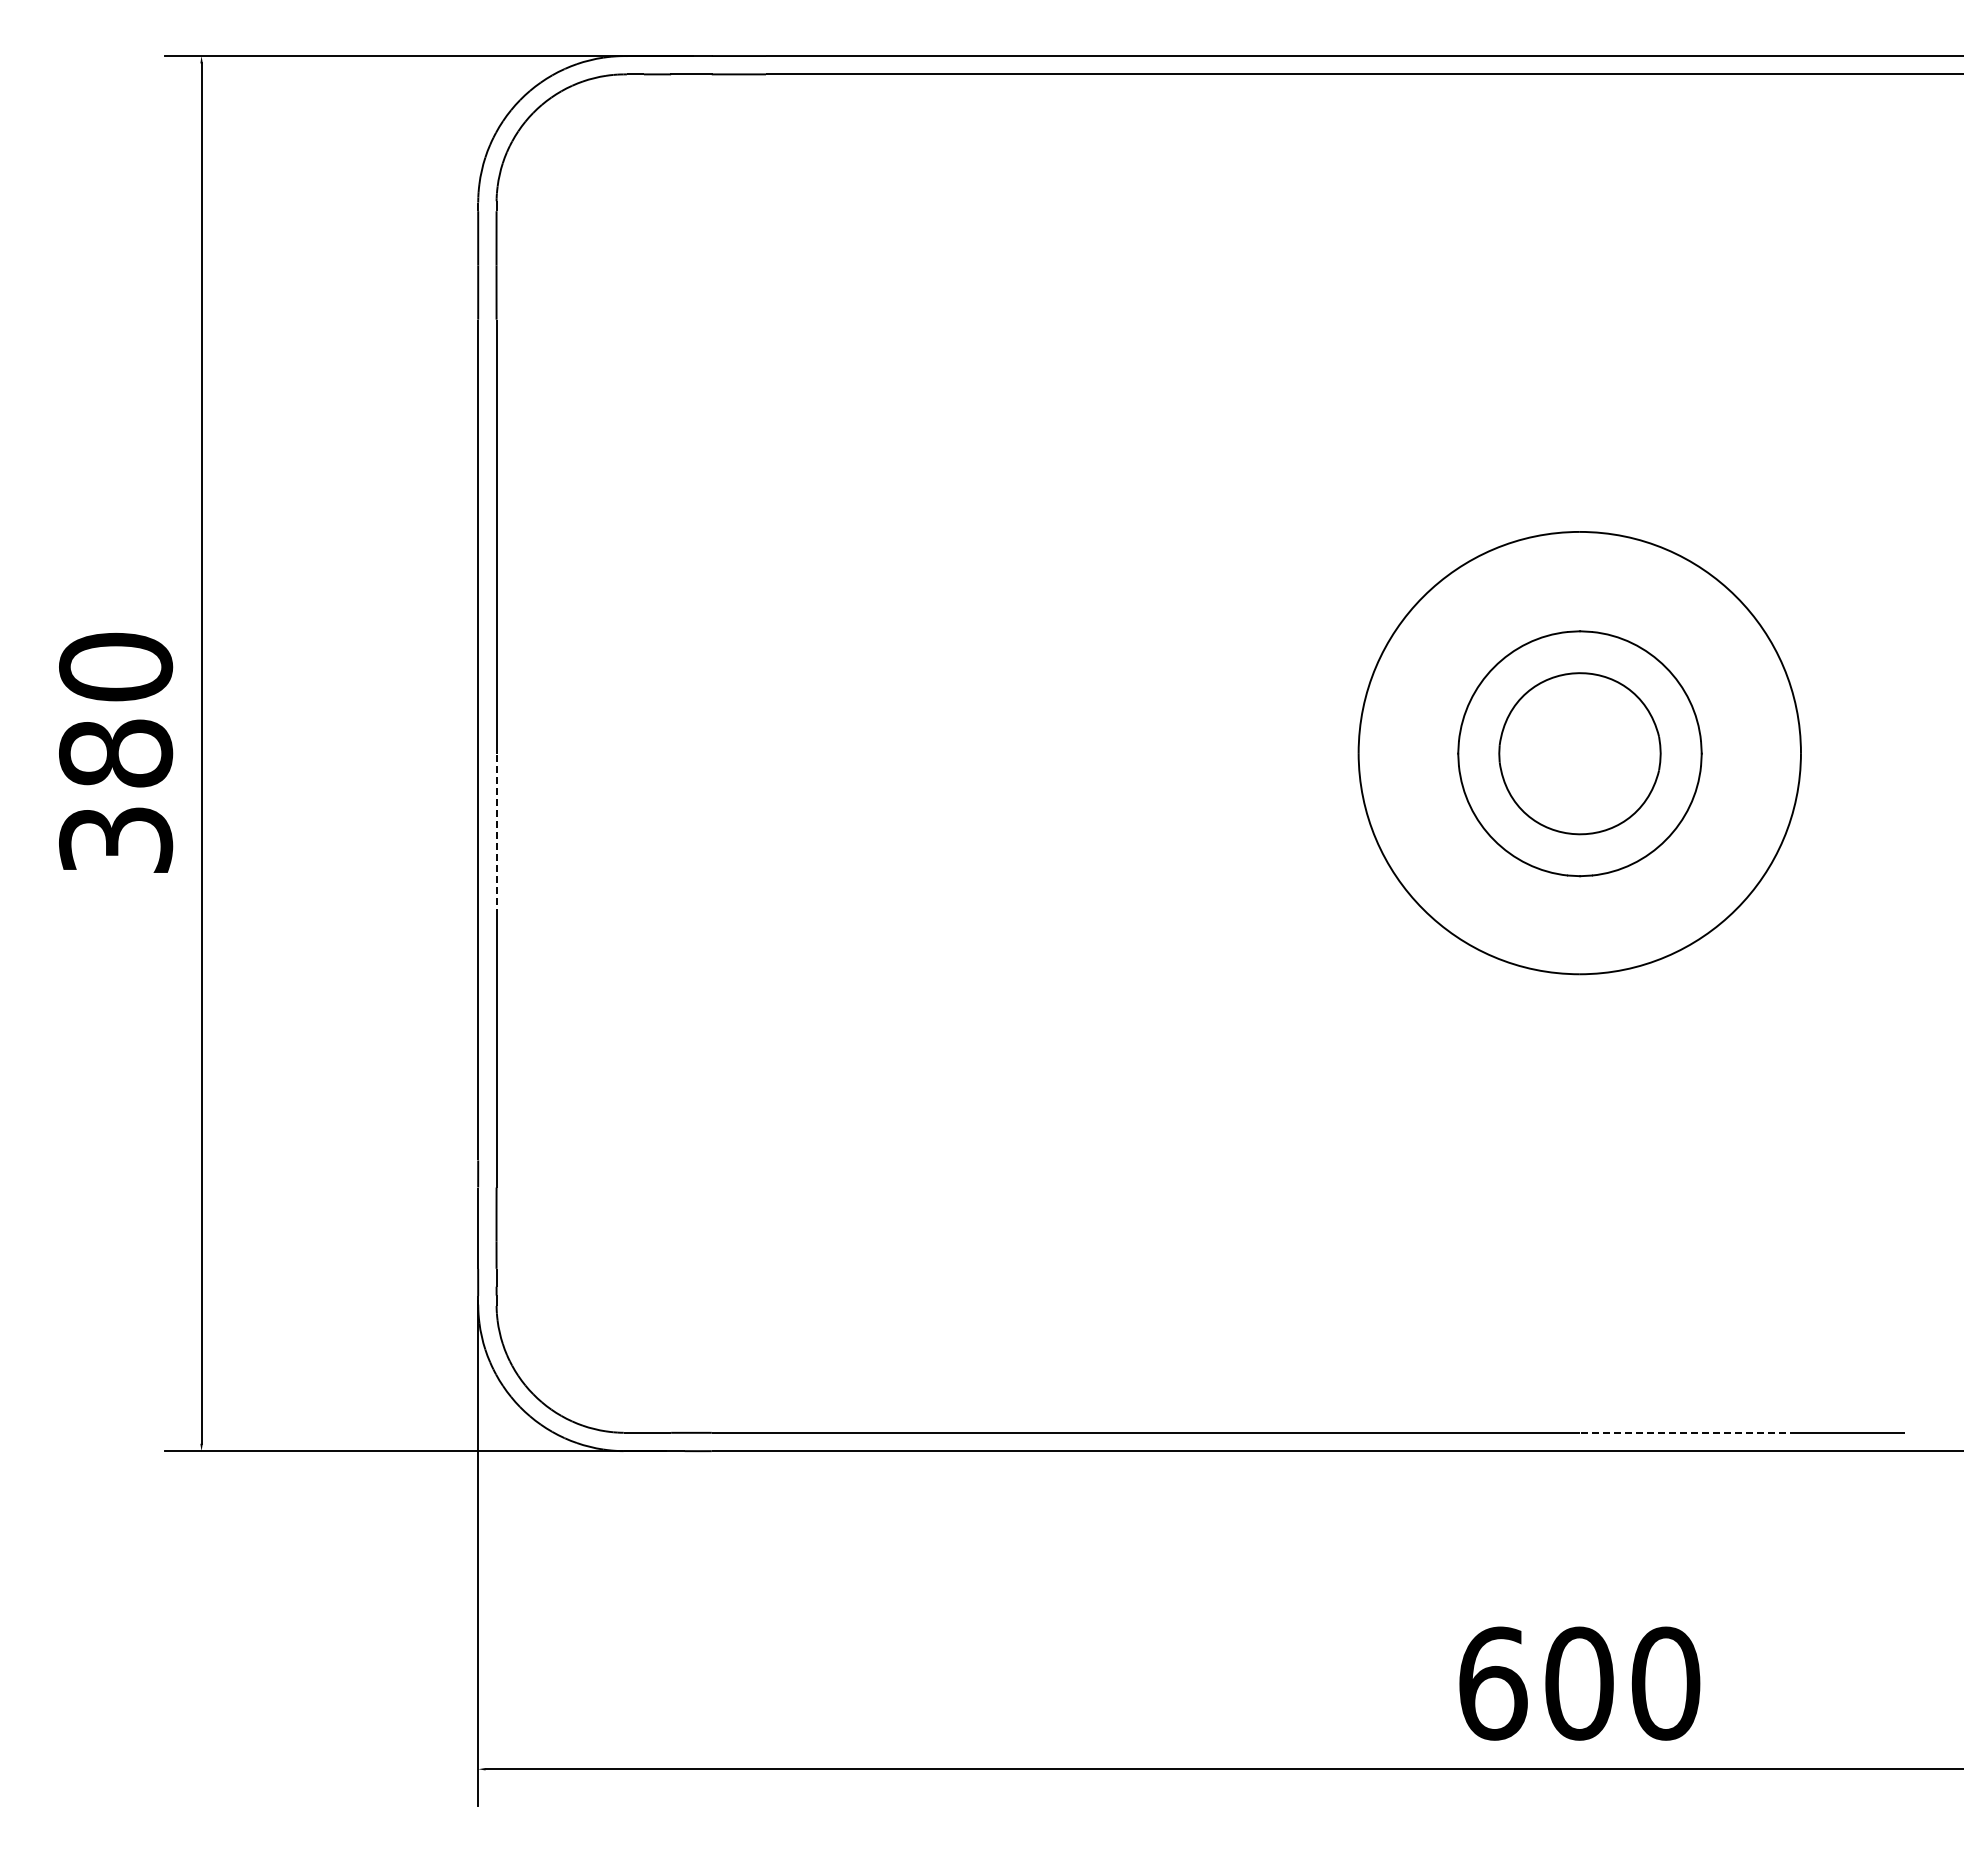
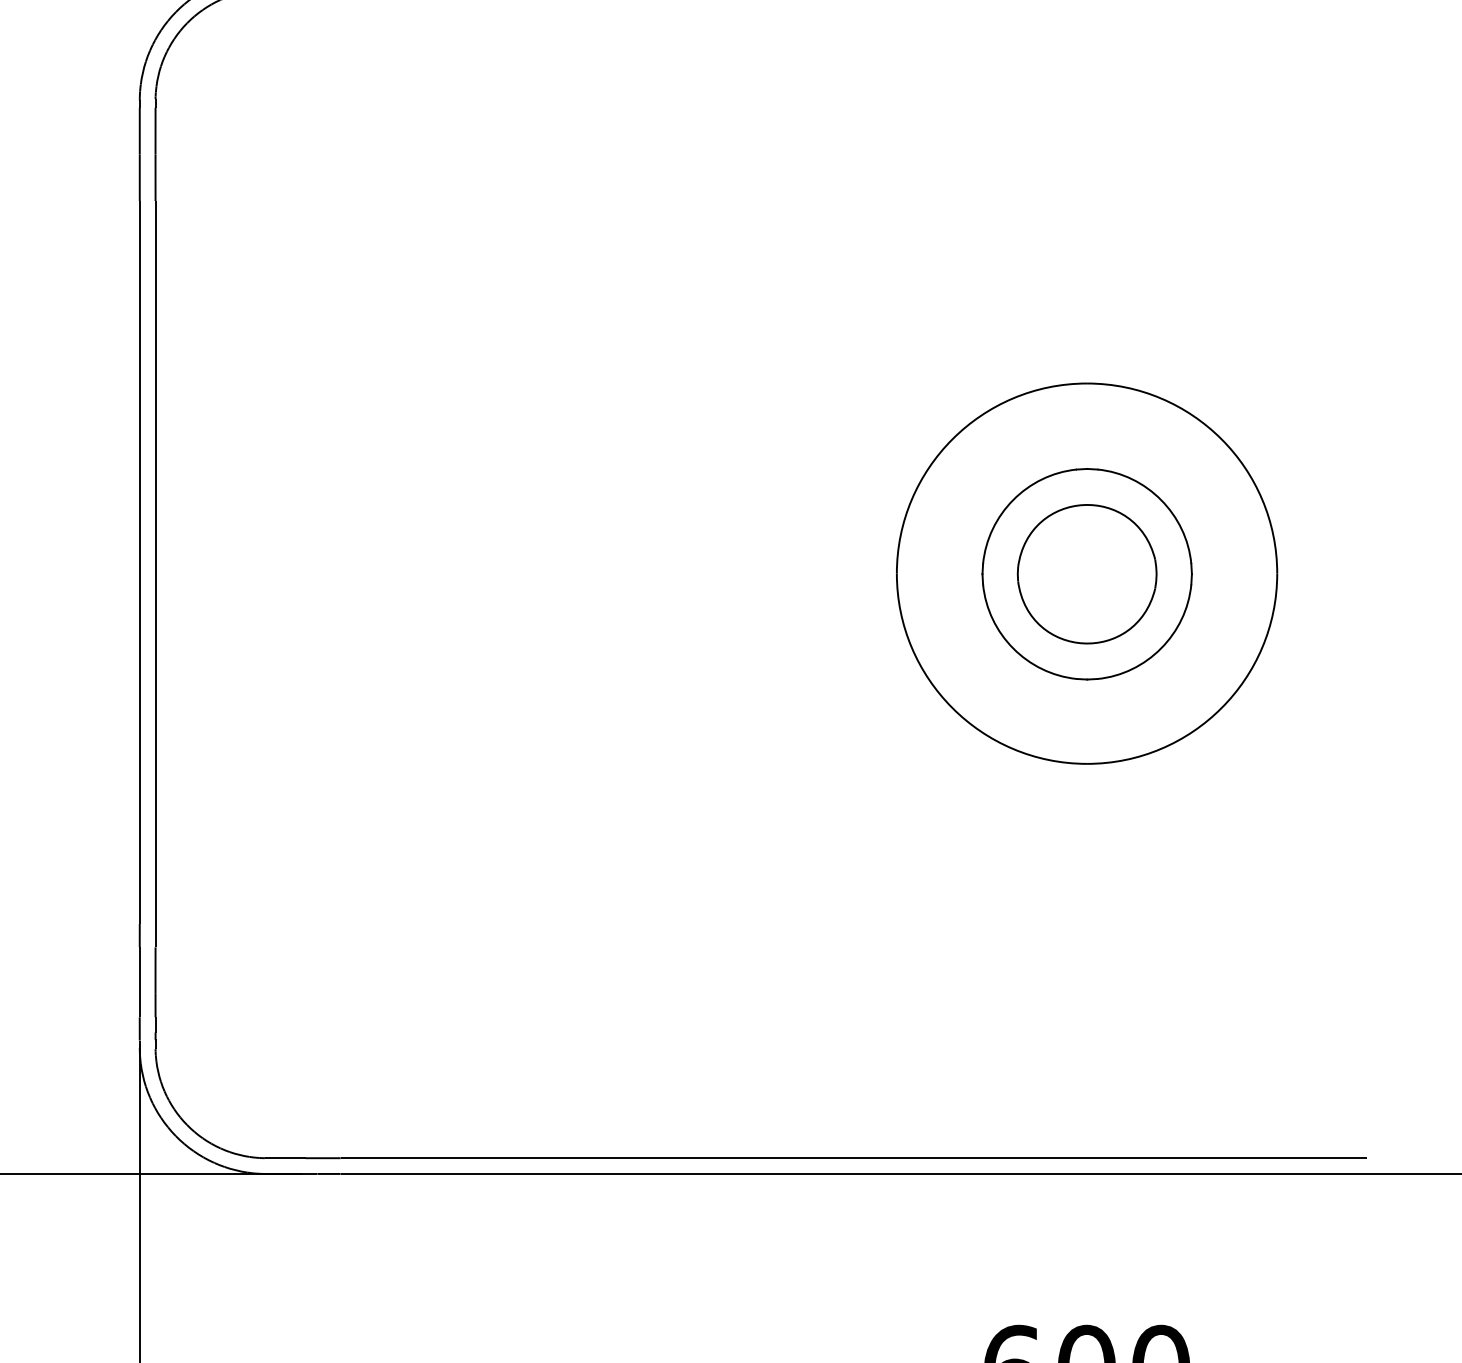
line: (496, 834) -> (155, 643), dashed -> solid
line: (1687, 1432) -> (1179, 1157), dashed -> solid

